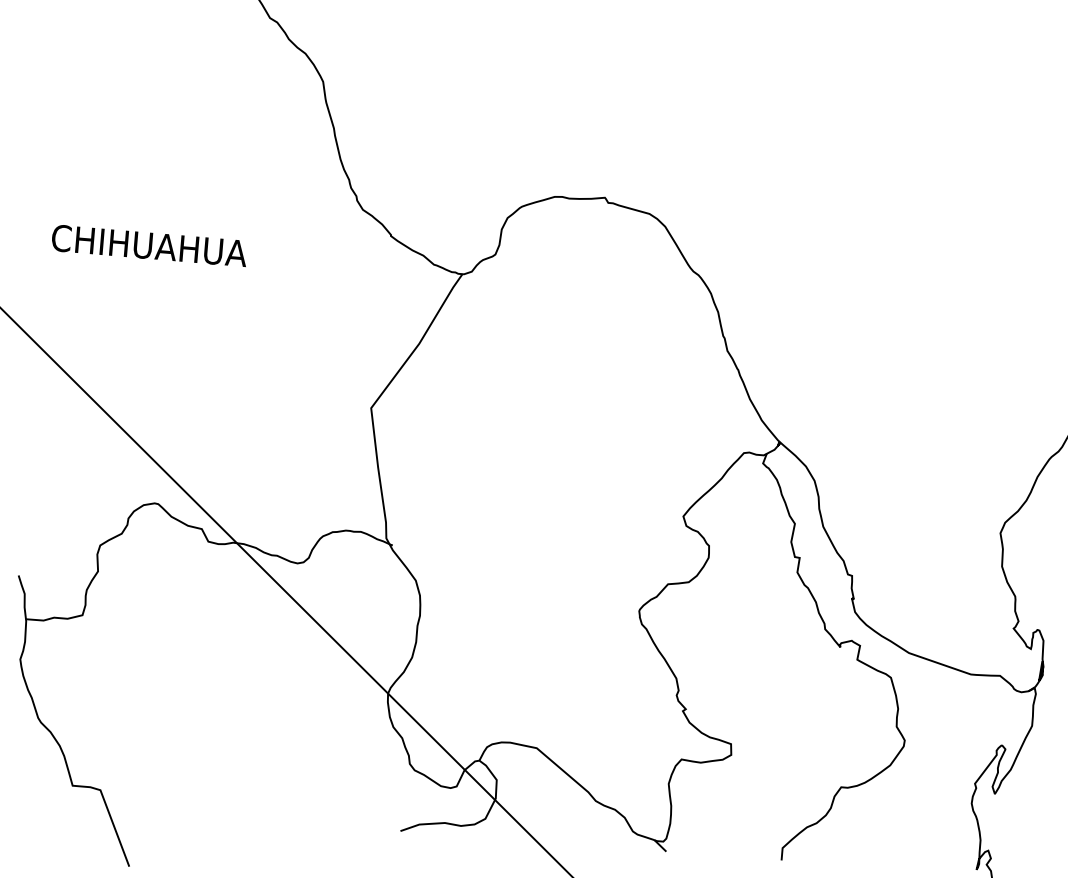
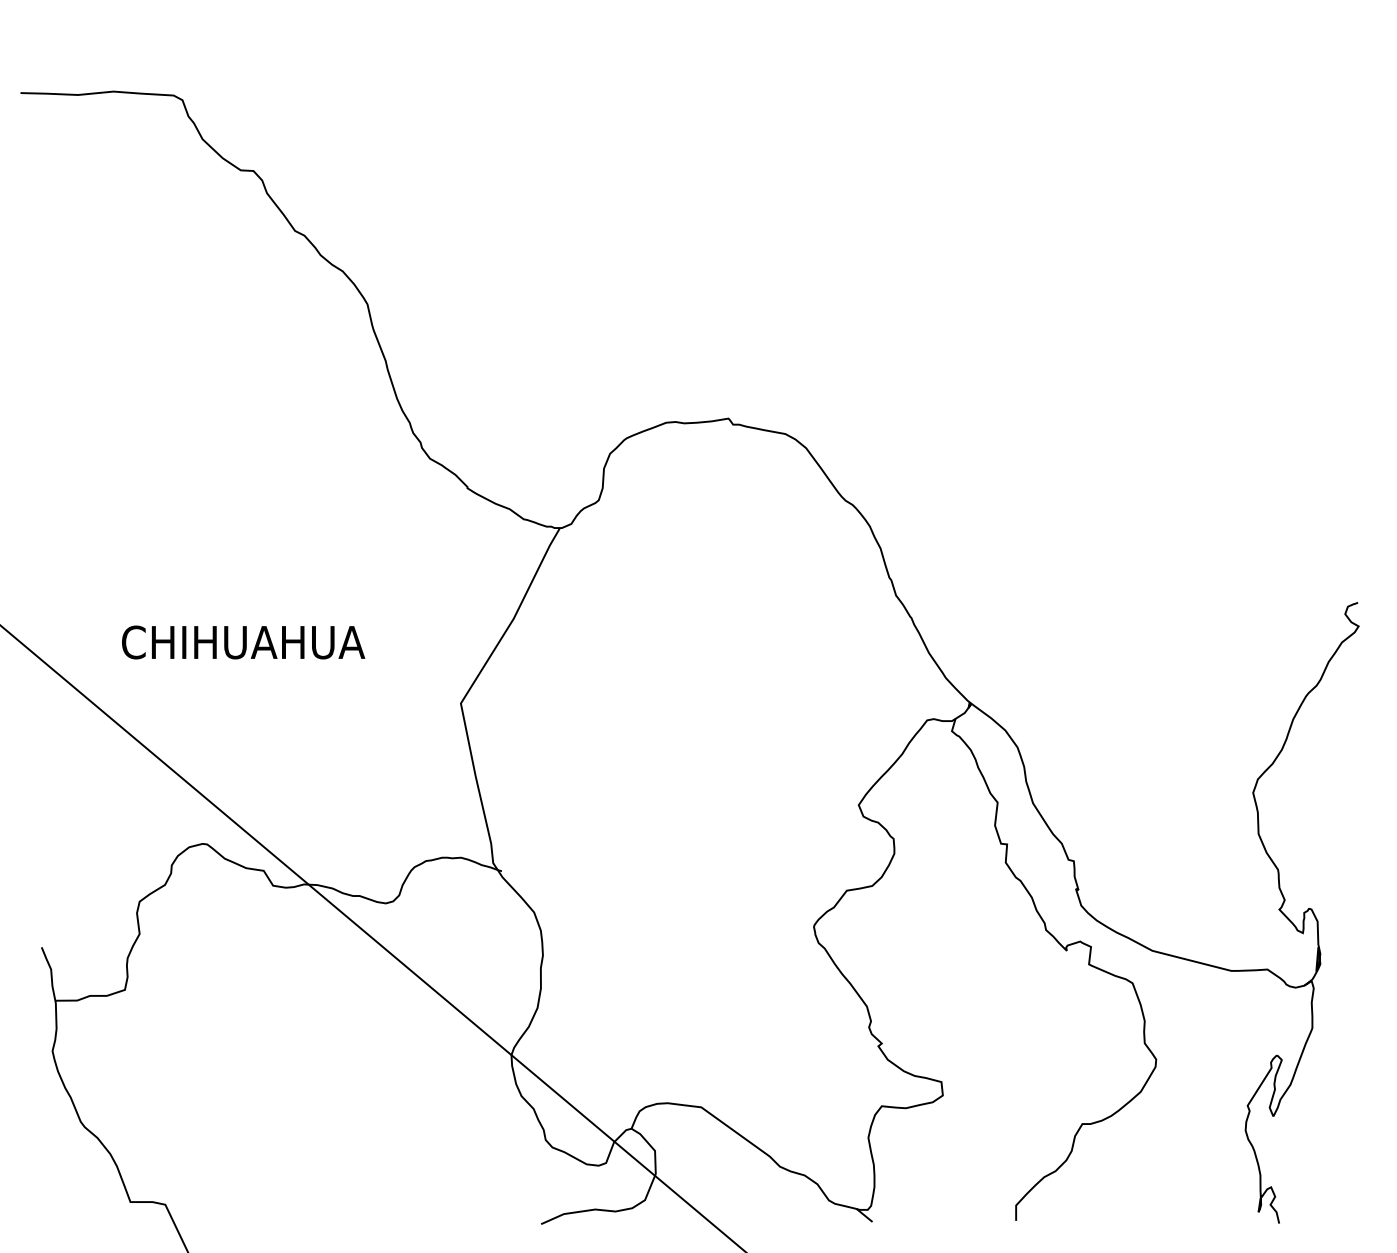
text: (149, 245) -> (243, 642), moved

